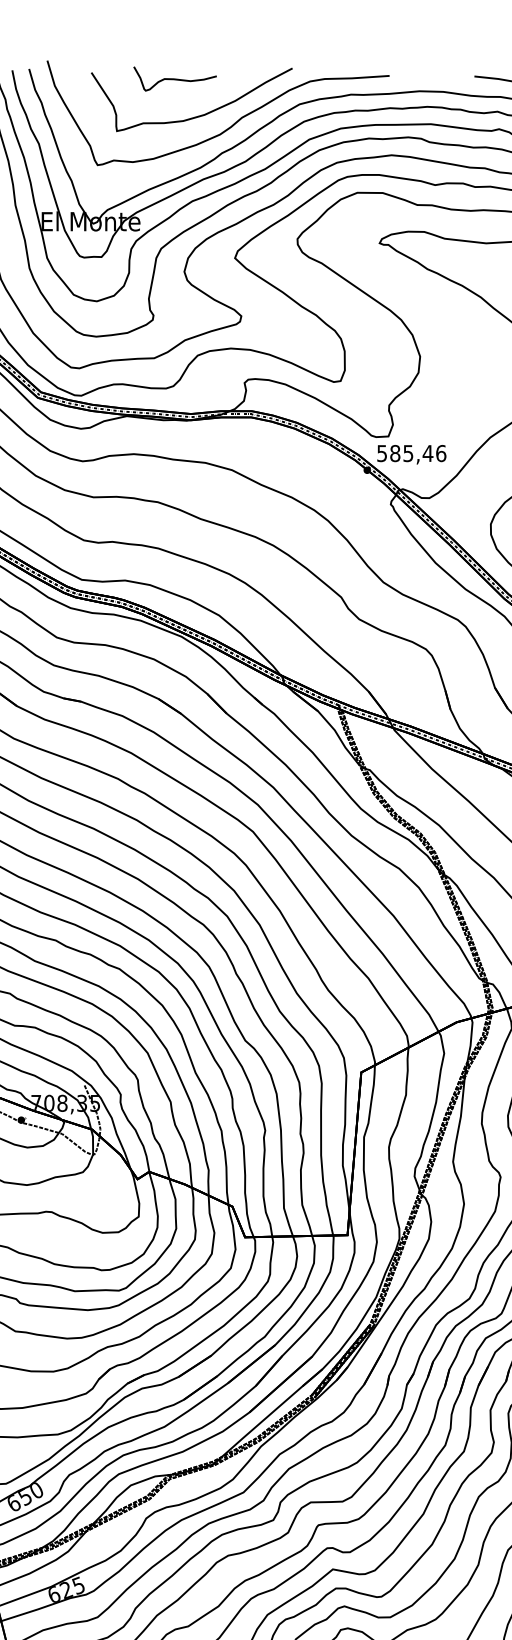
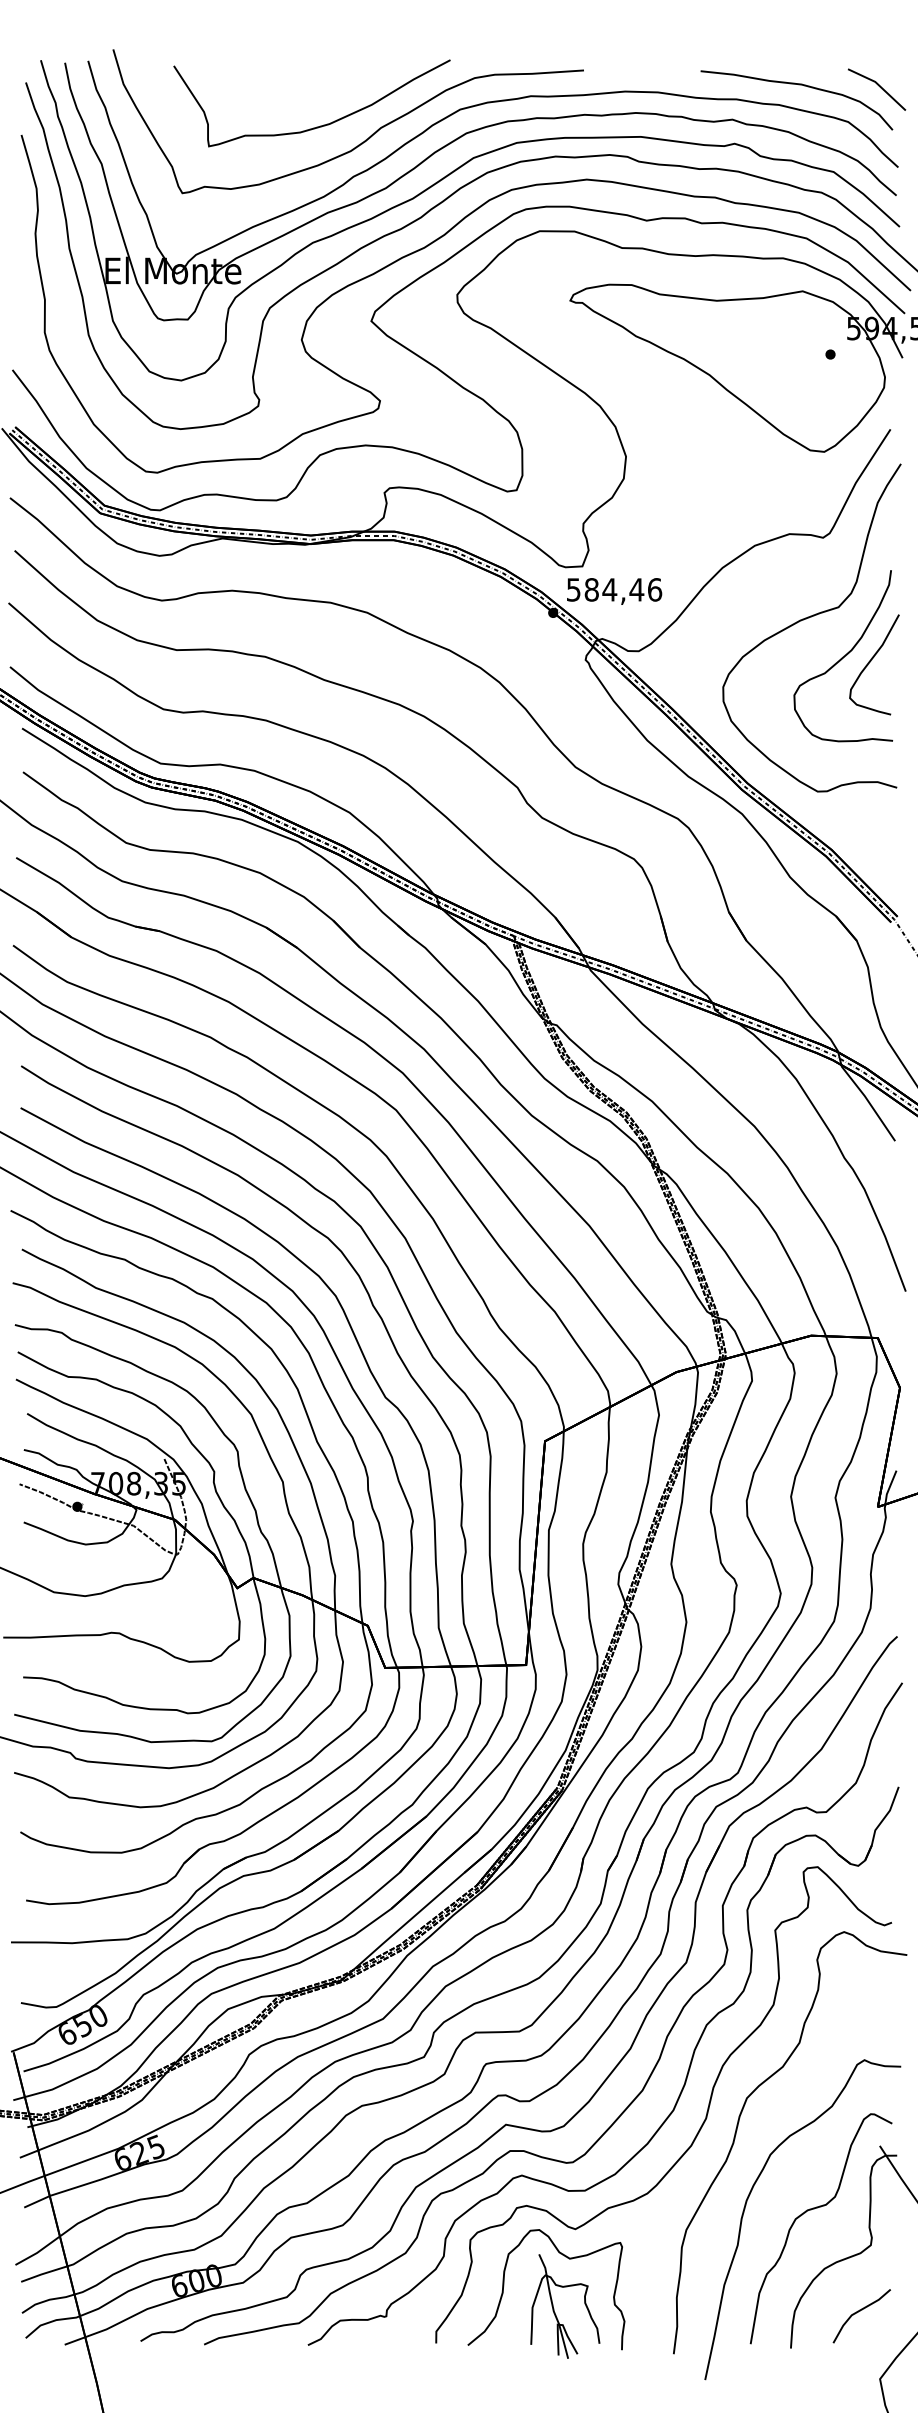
curve: (174, 78) -> (288, 74), removed
text: (408, 453) -> (609, 589), 585,46 -> 584,46

